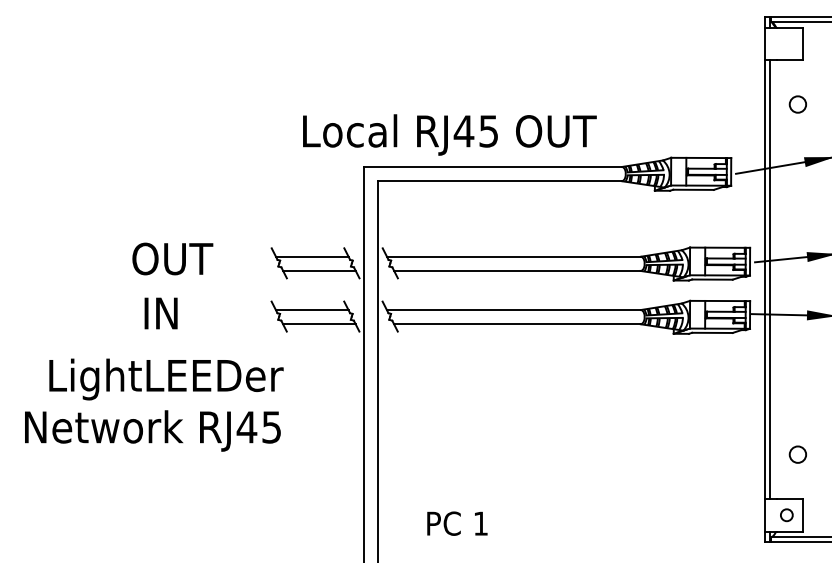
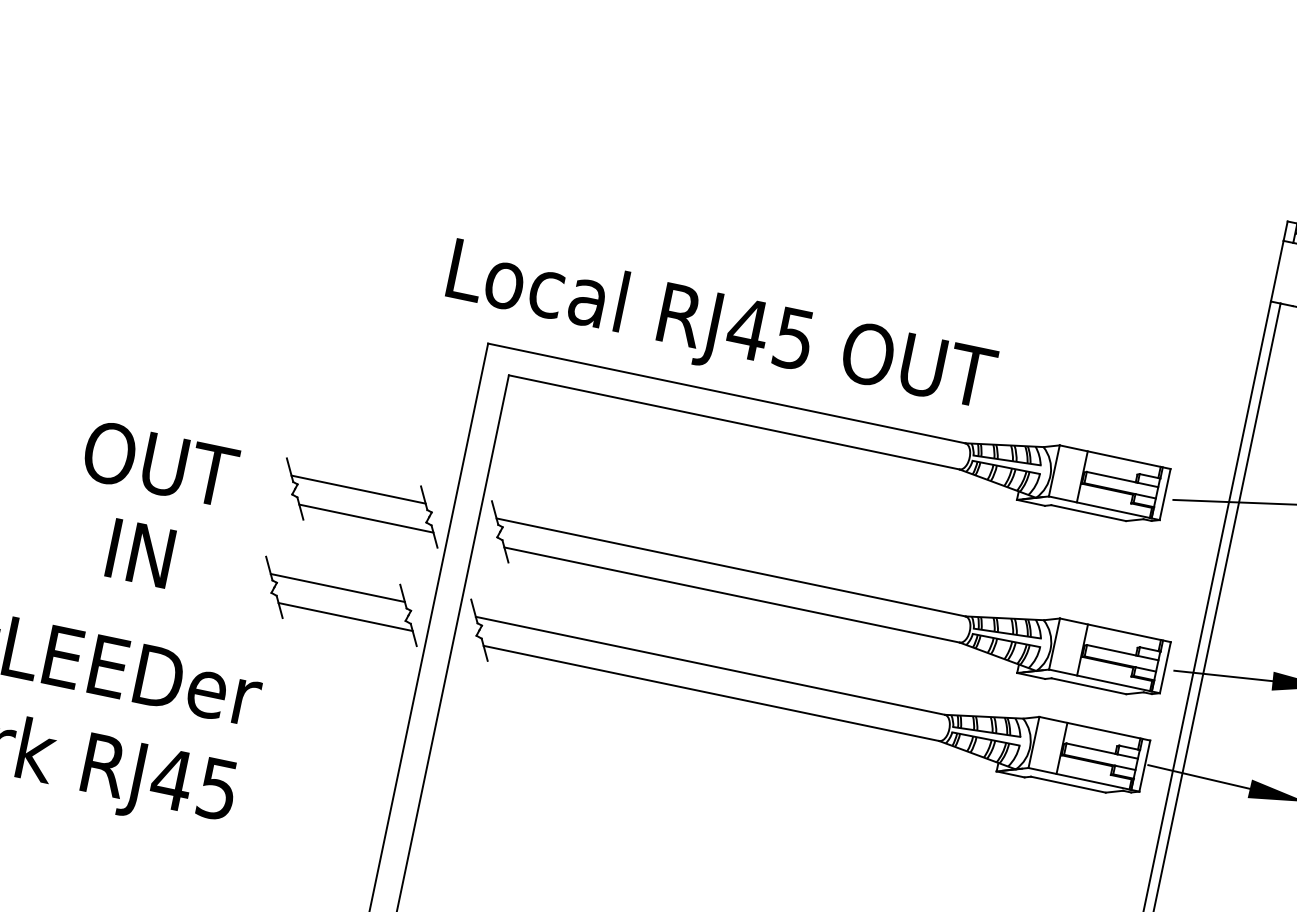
text: (449, 134) -> (720, 329), moved
text: (172, 258) -> (160, 463), moved
text: (160, 313) -> (139, 553), moved

